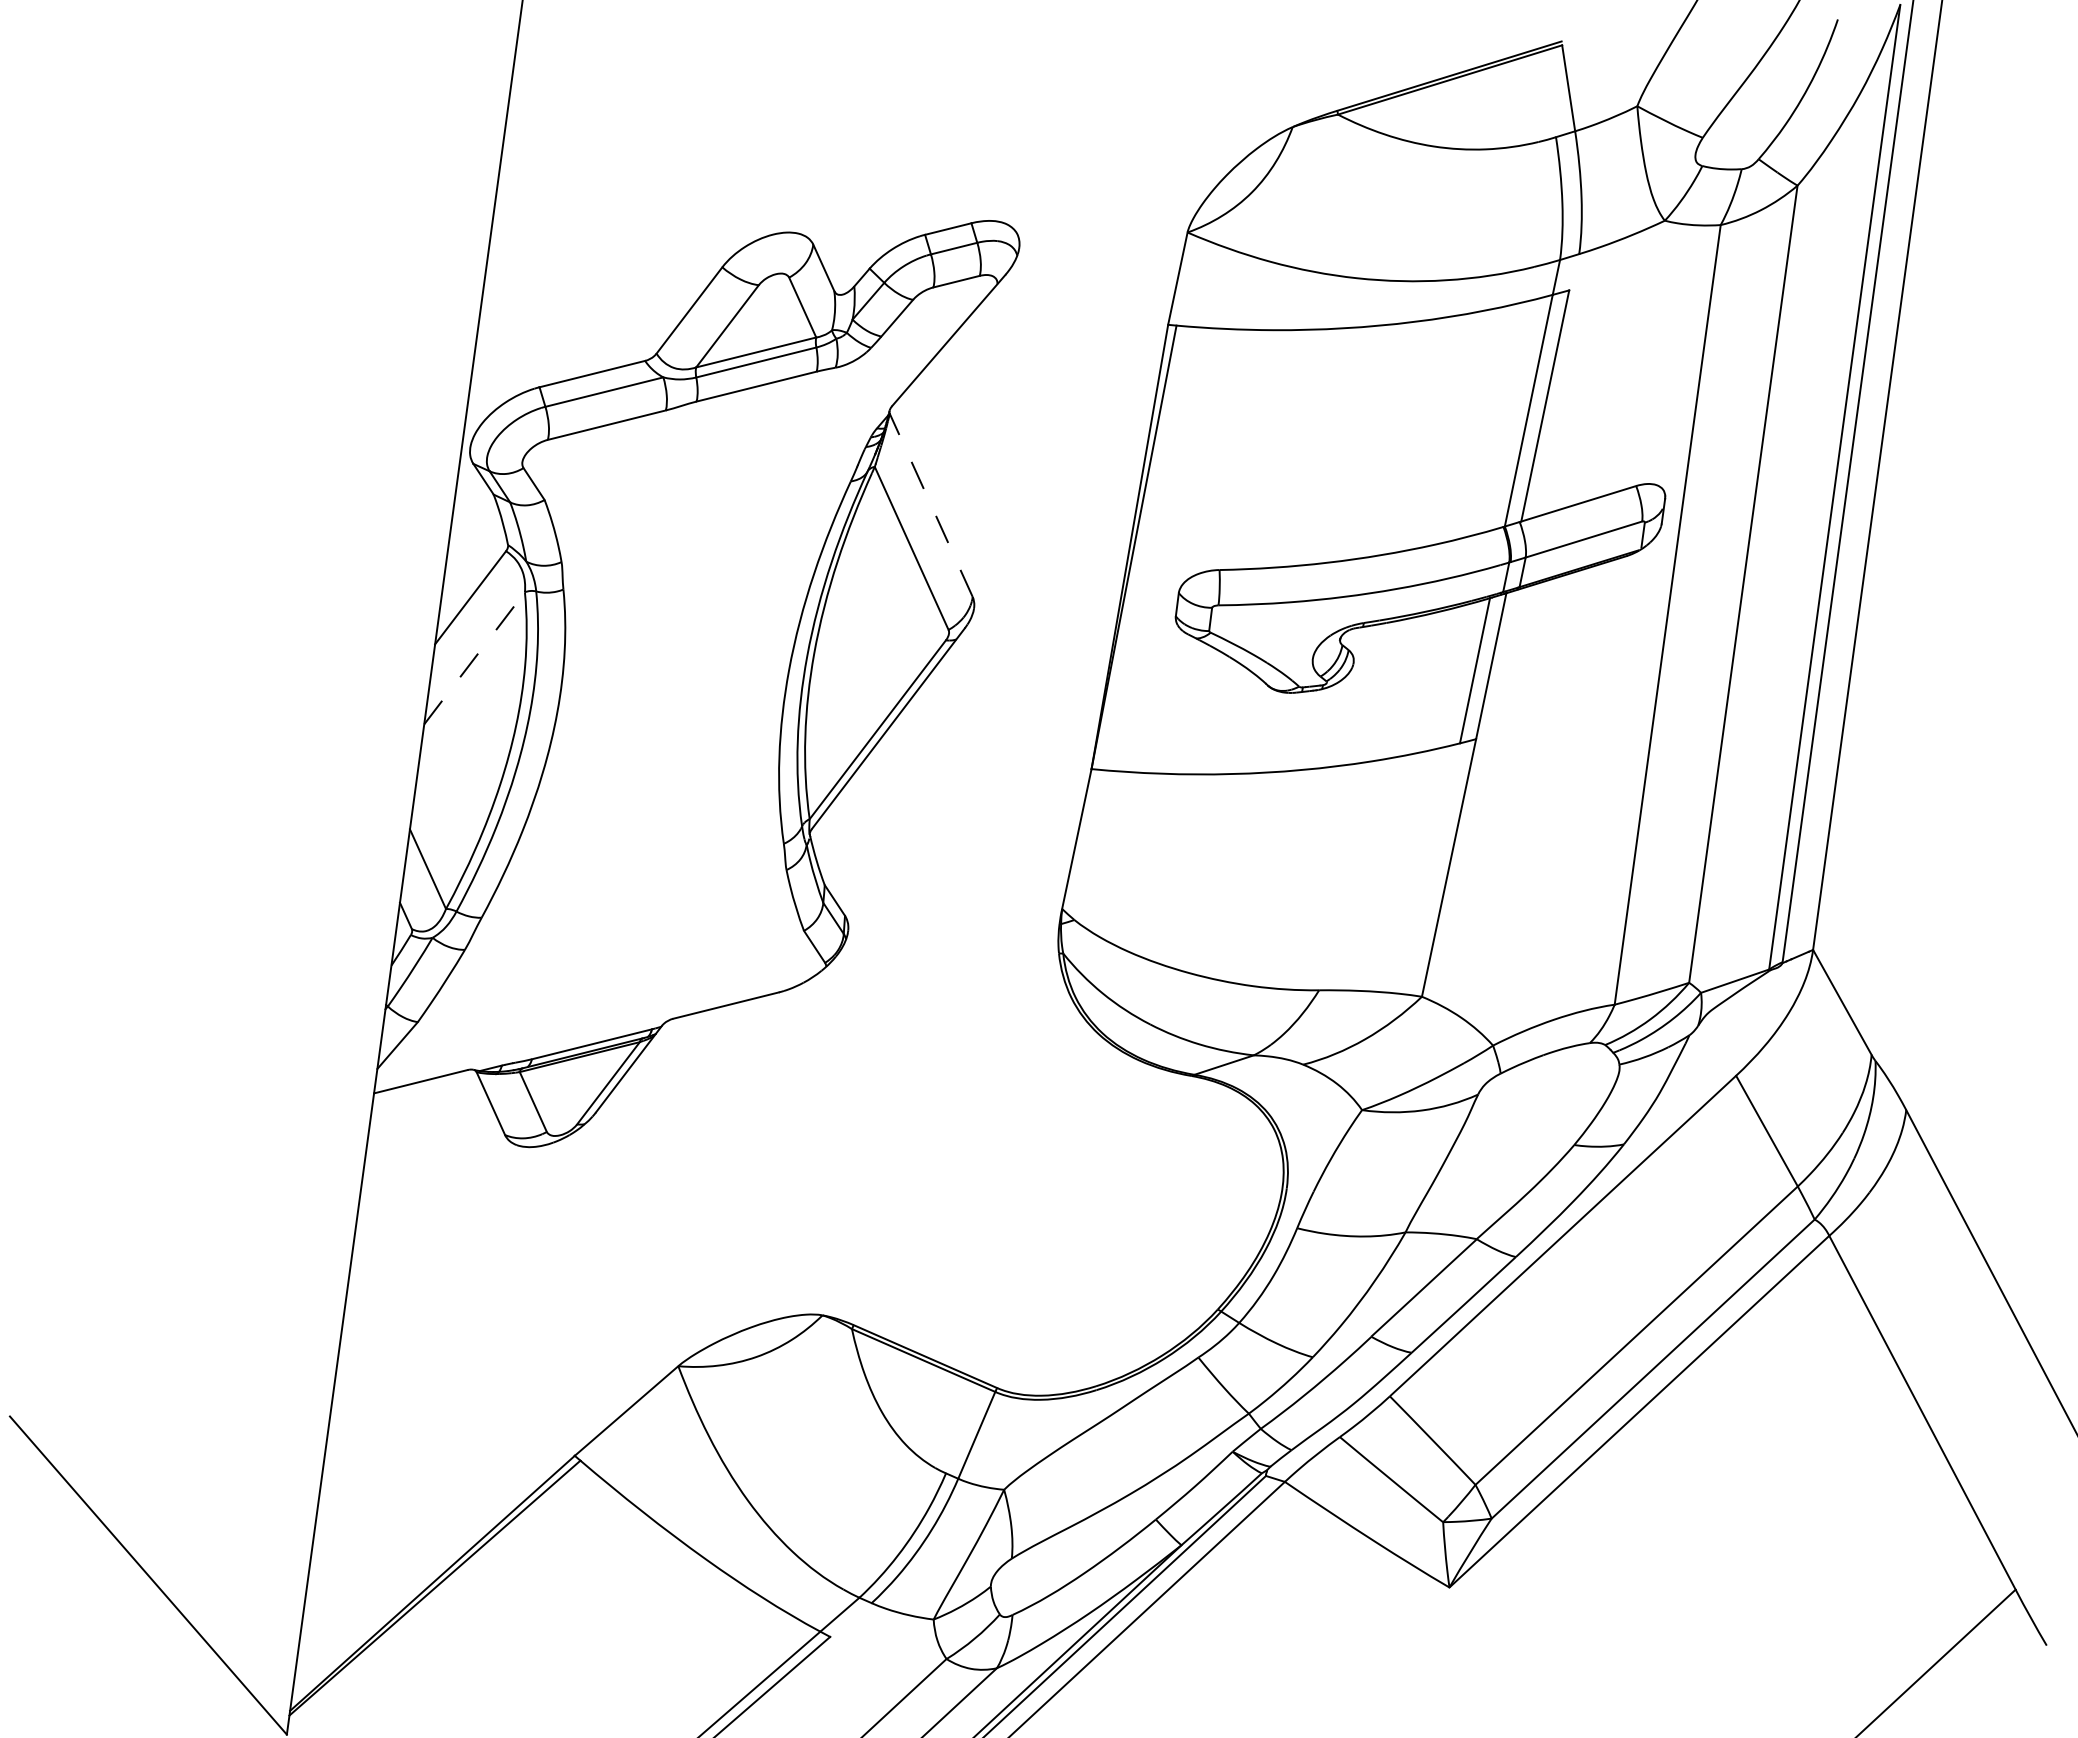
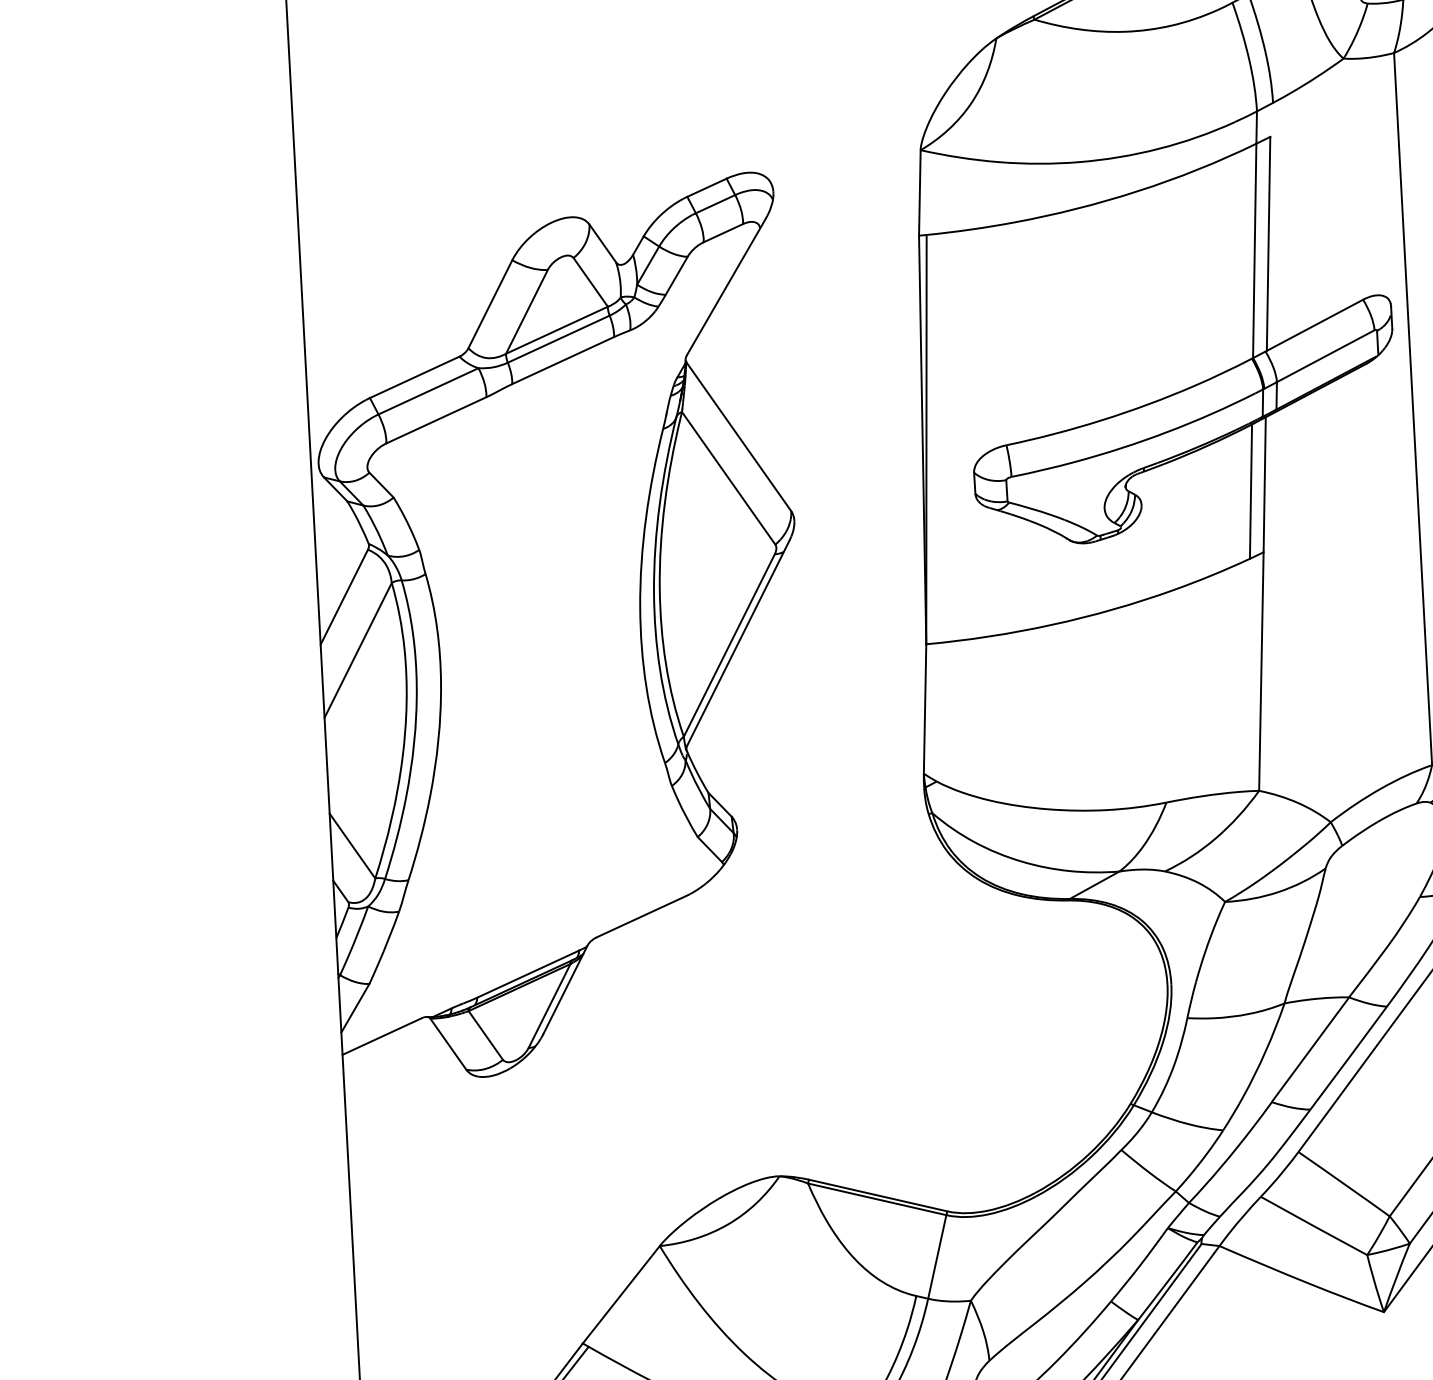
line: (931, 504) -> (738, 435), dashed -> solid
line: (474, 657) -> (357, 649), dashed -> solid

